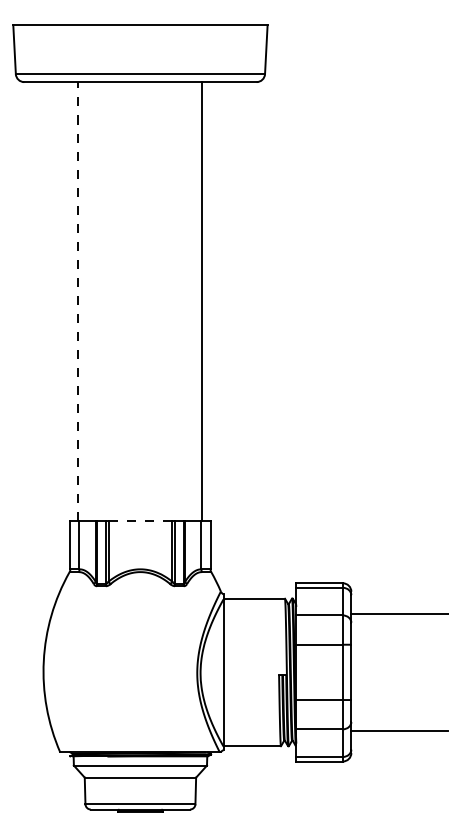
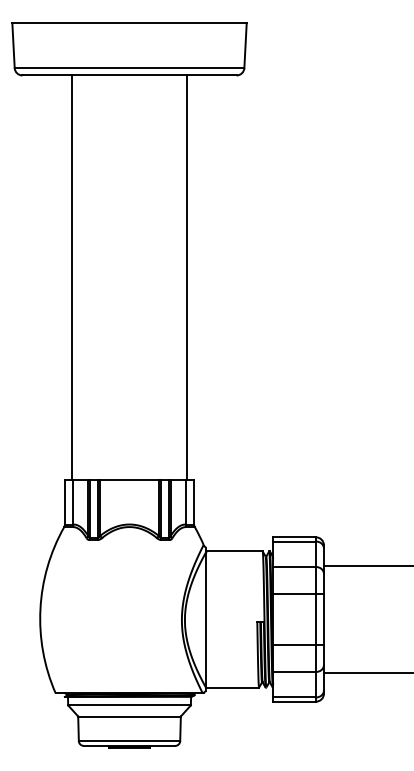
line: (78, 301) -> (72, 277), dashed -> solid
line: (141, 521) -> (130, 480), dashed -> solid

